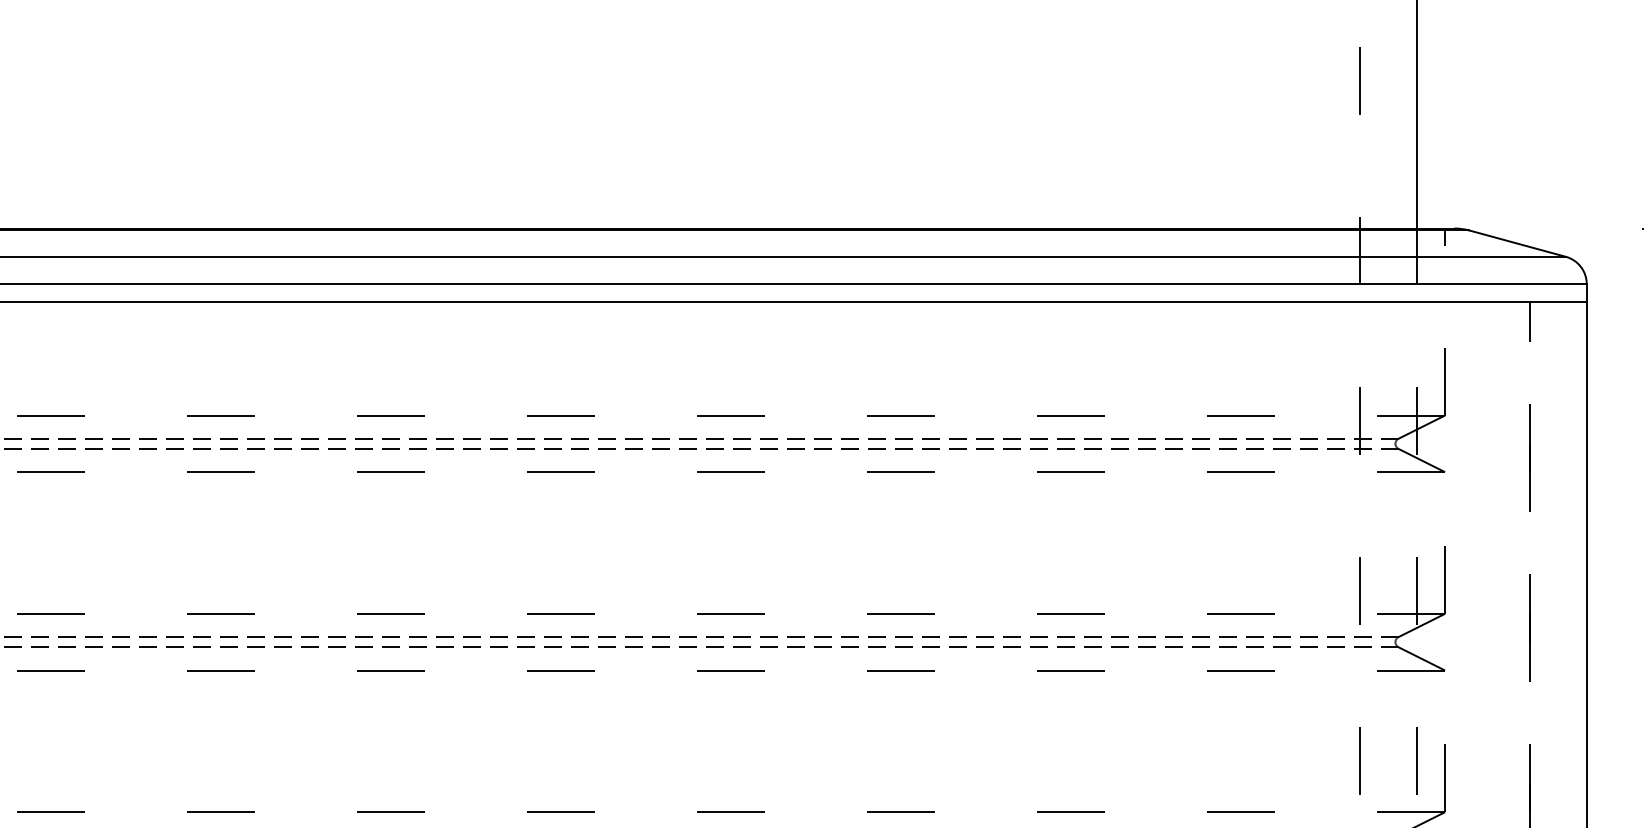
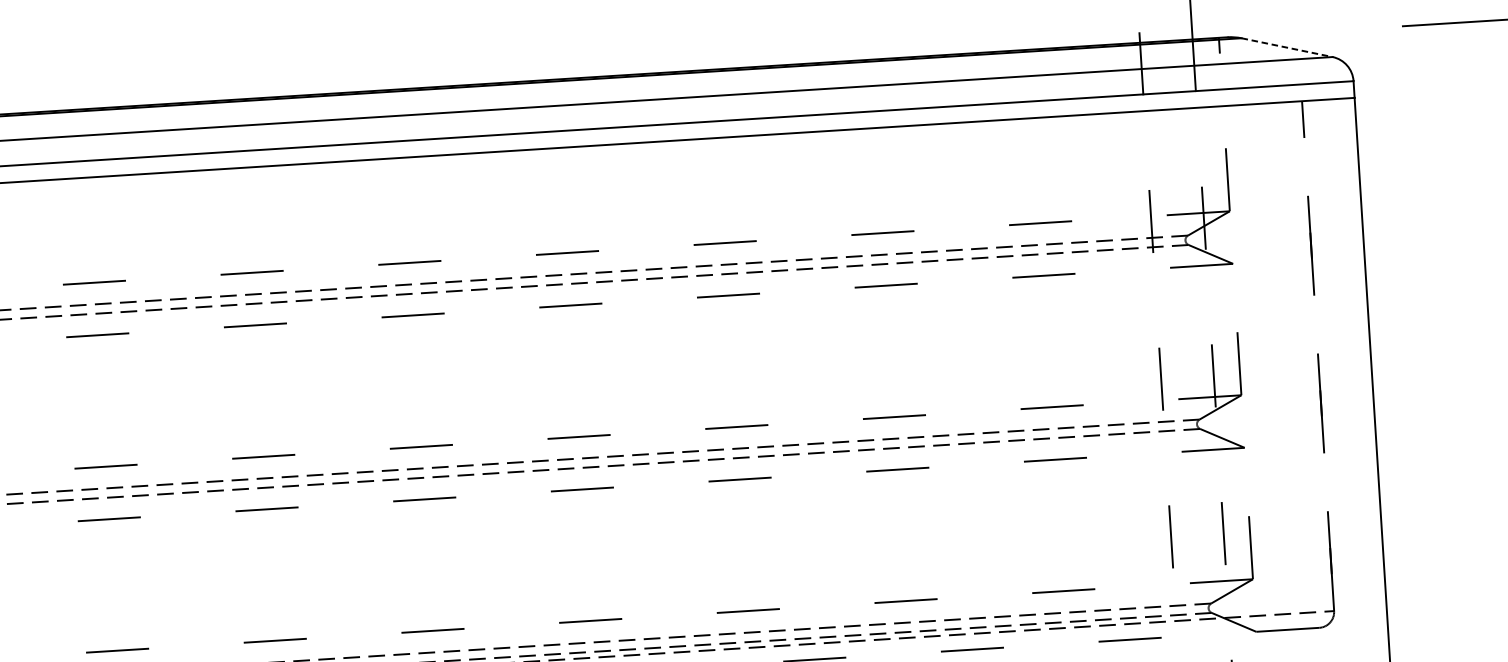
line: (1517, 243) -> (1286, 47), solid -> dashed

